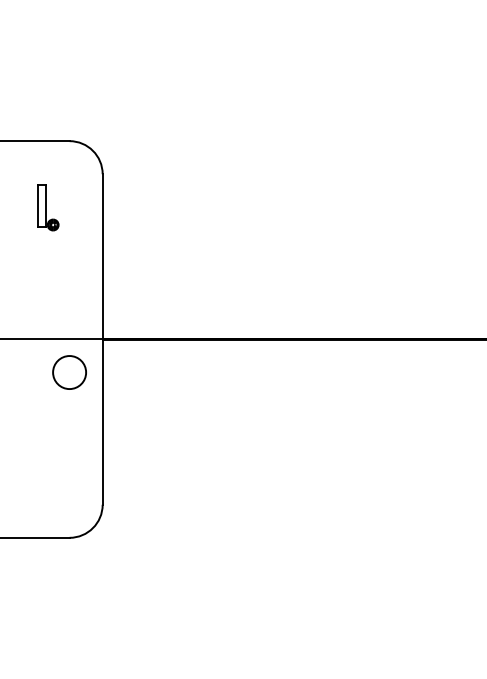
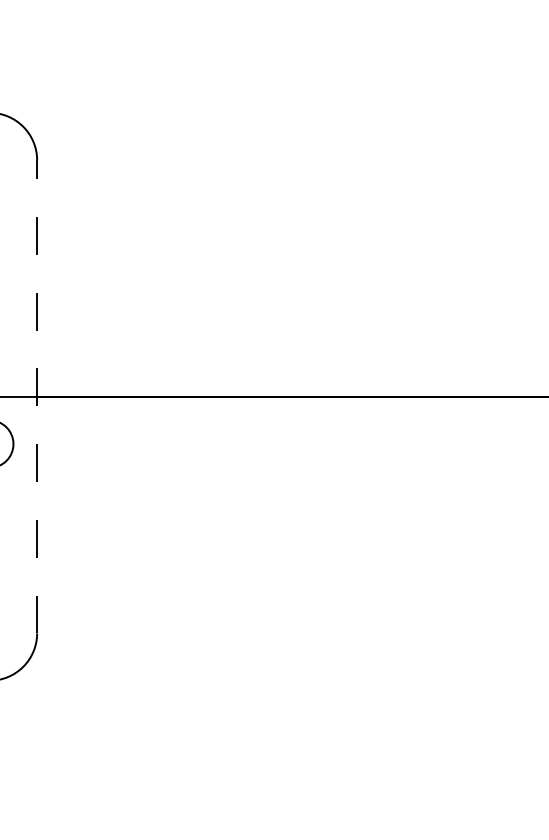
line: (102, 339) -> (36, 396), solid -> dashed

